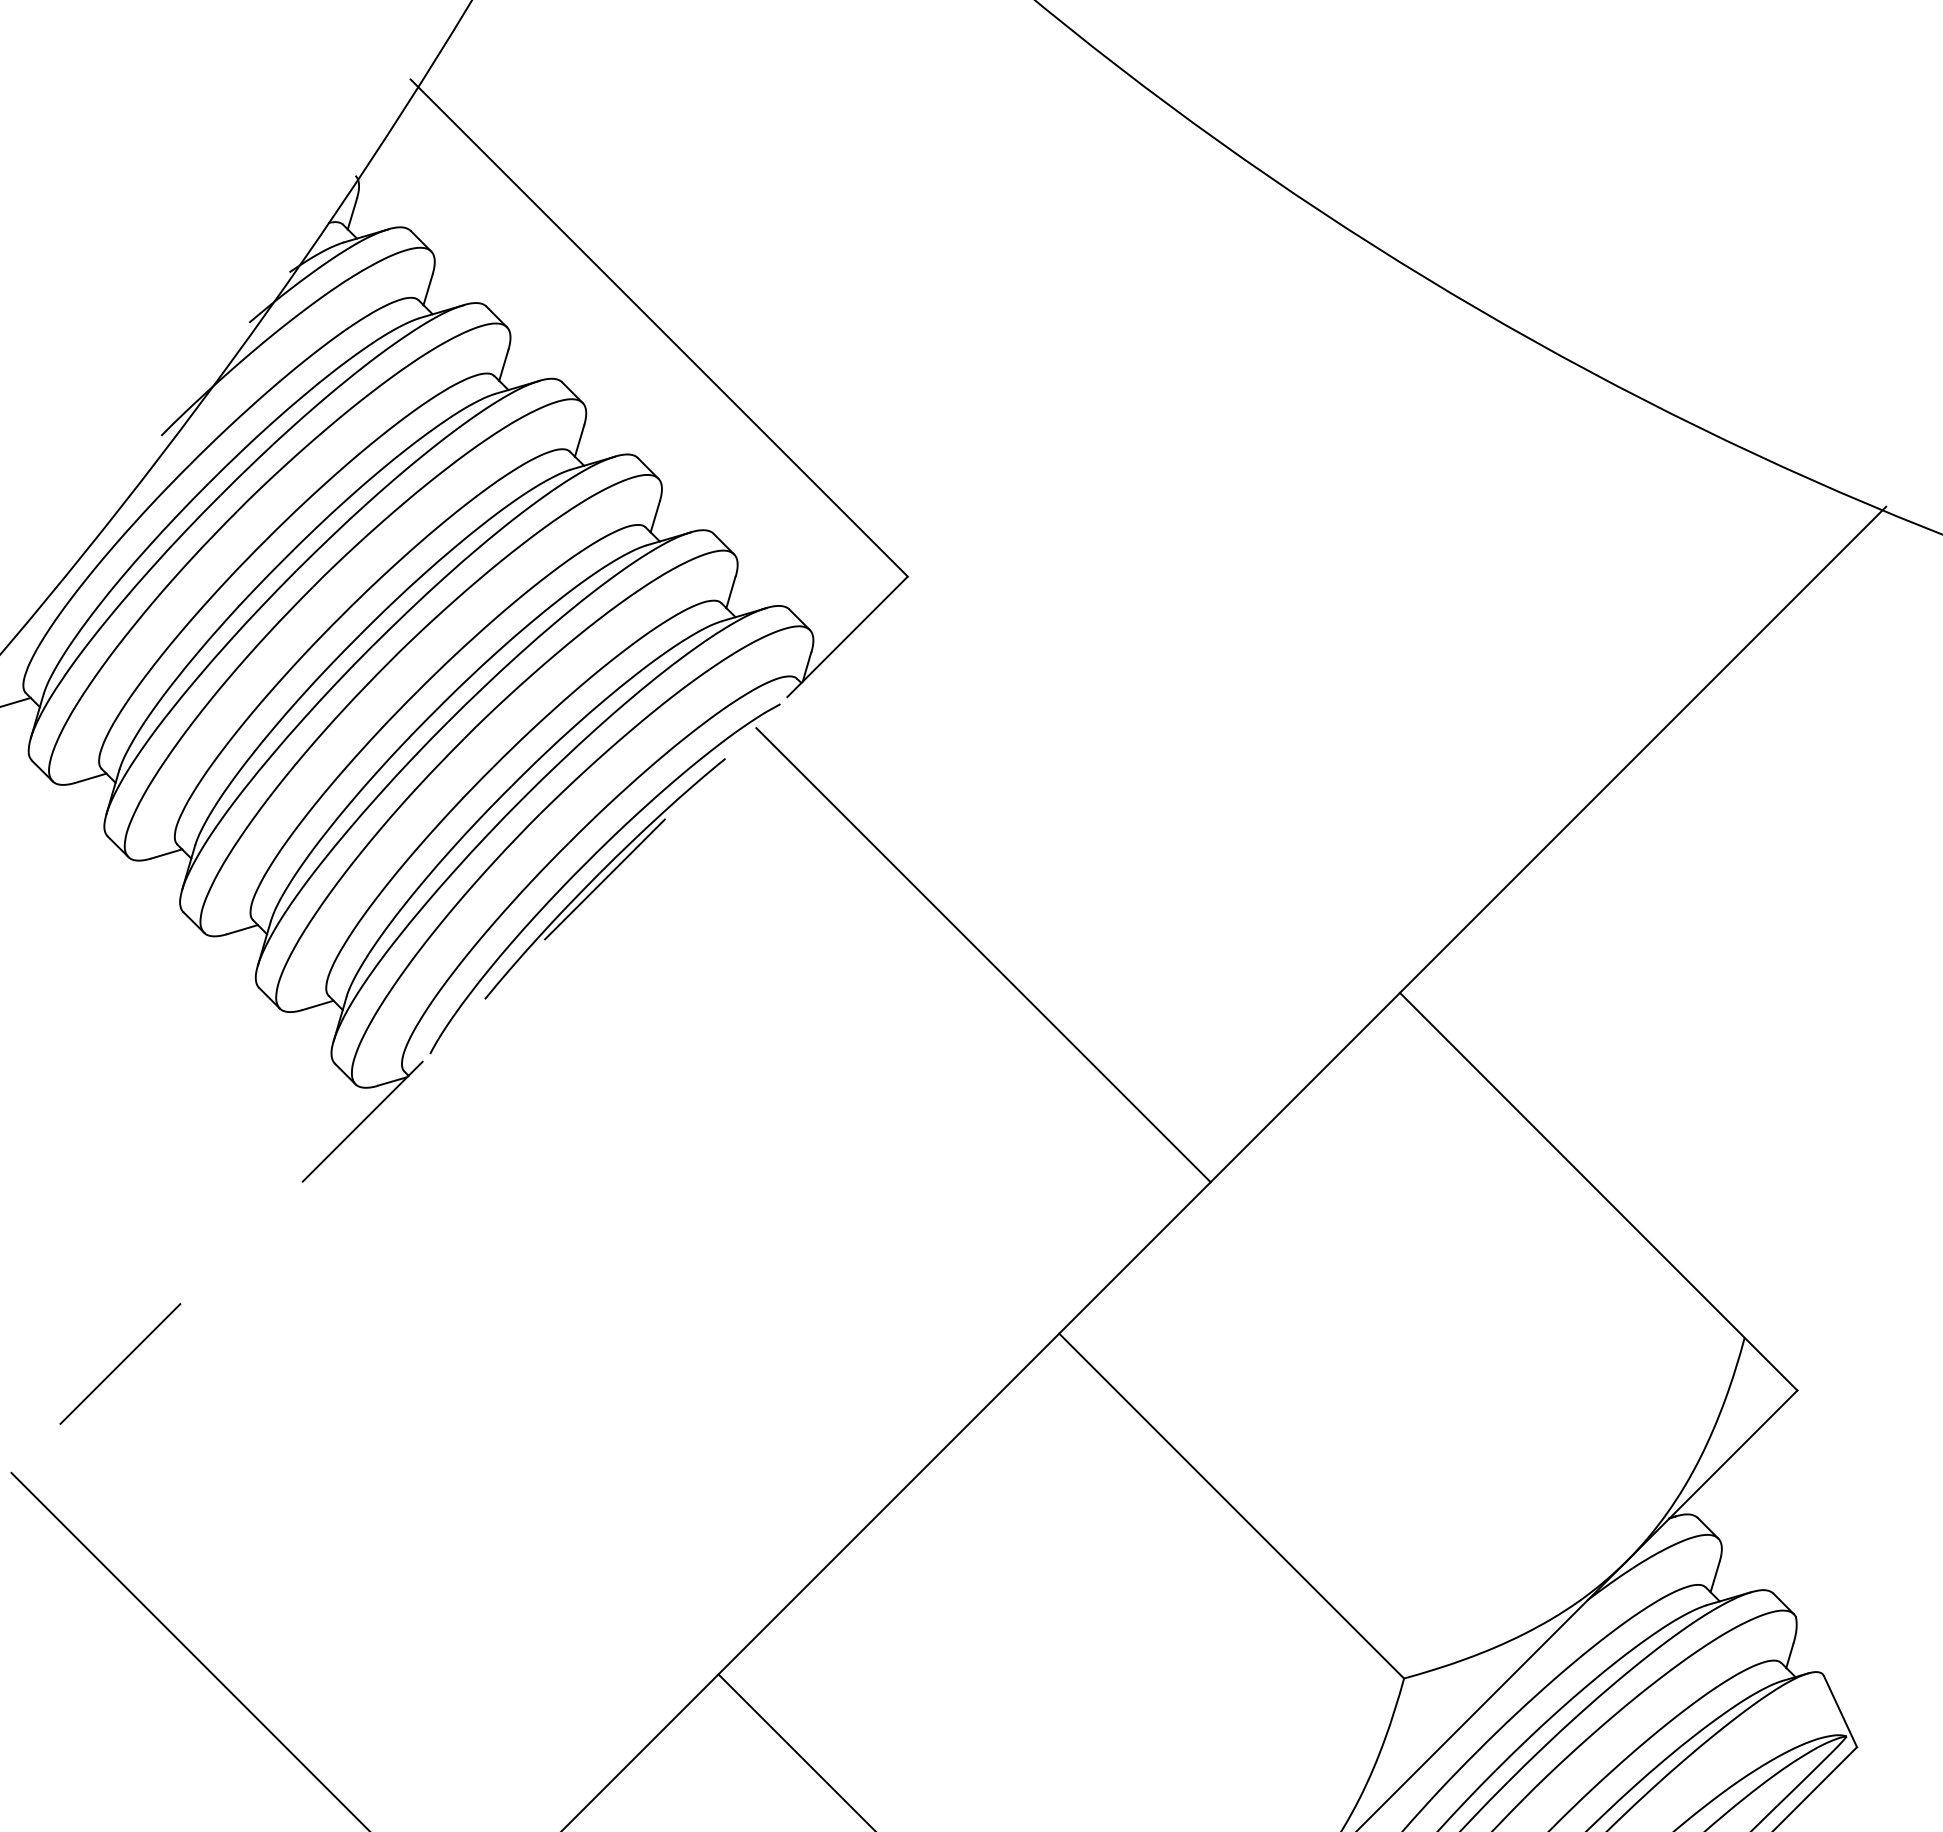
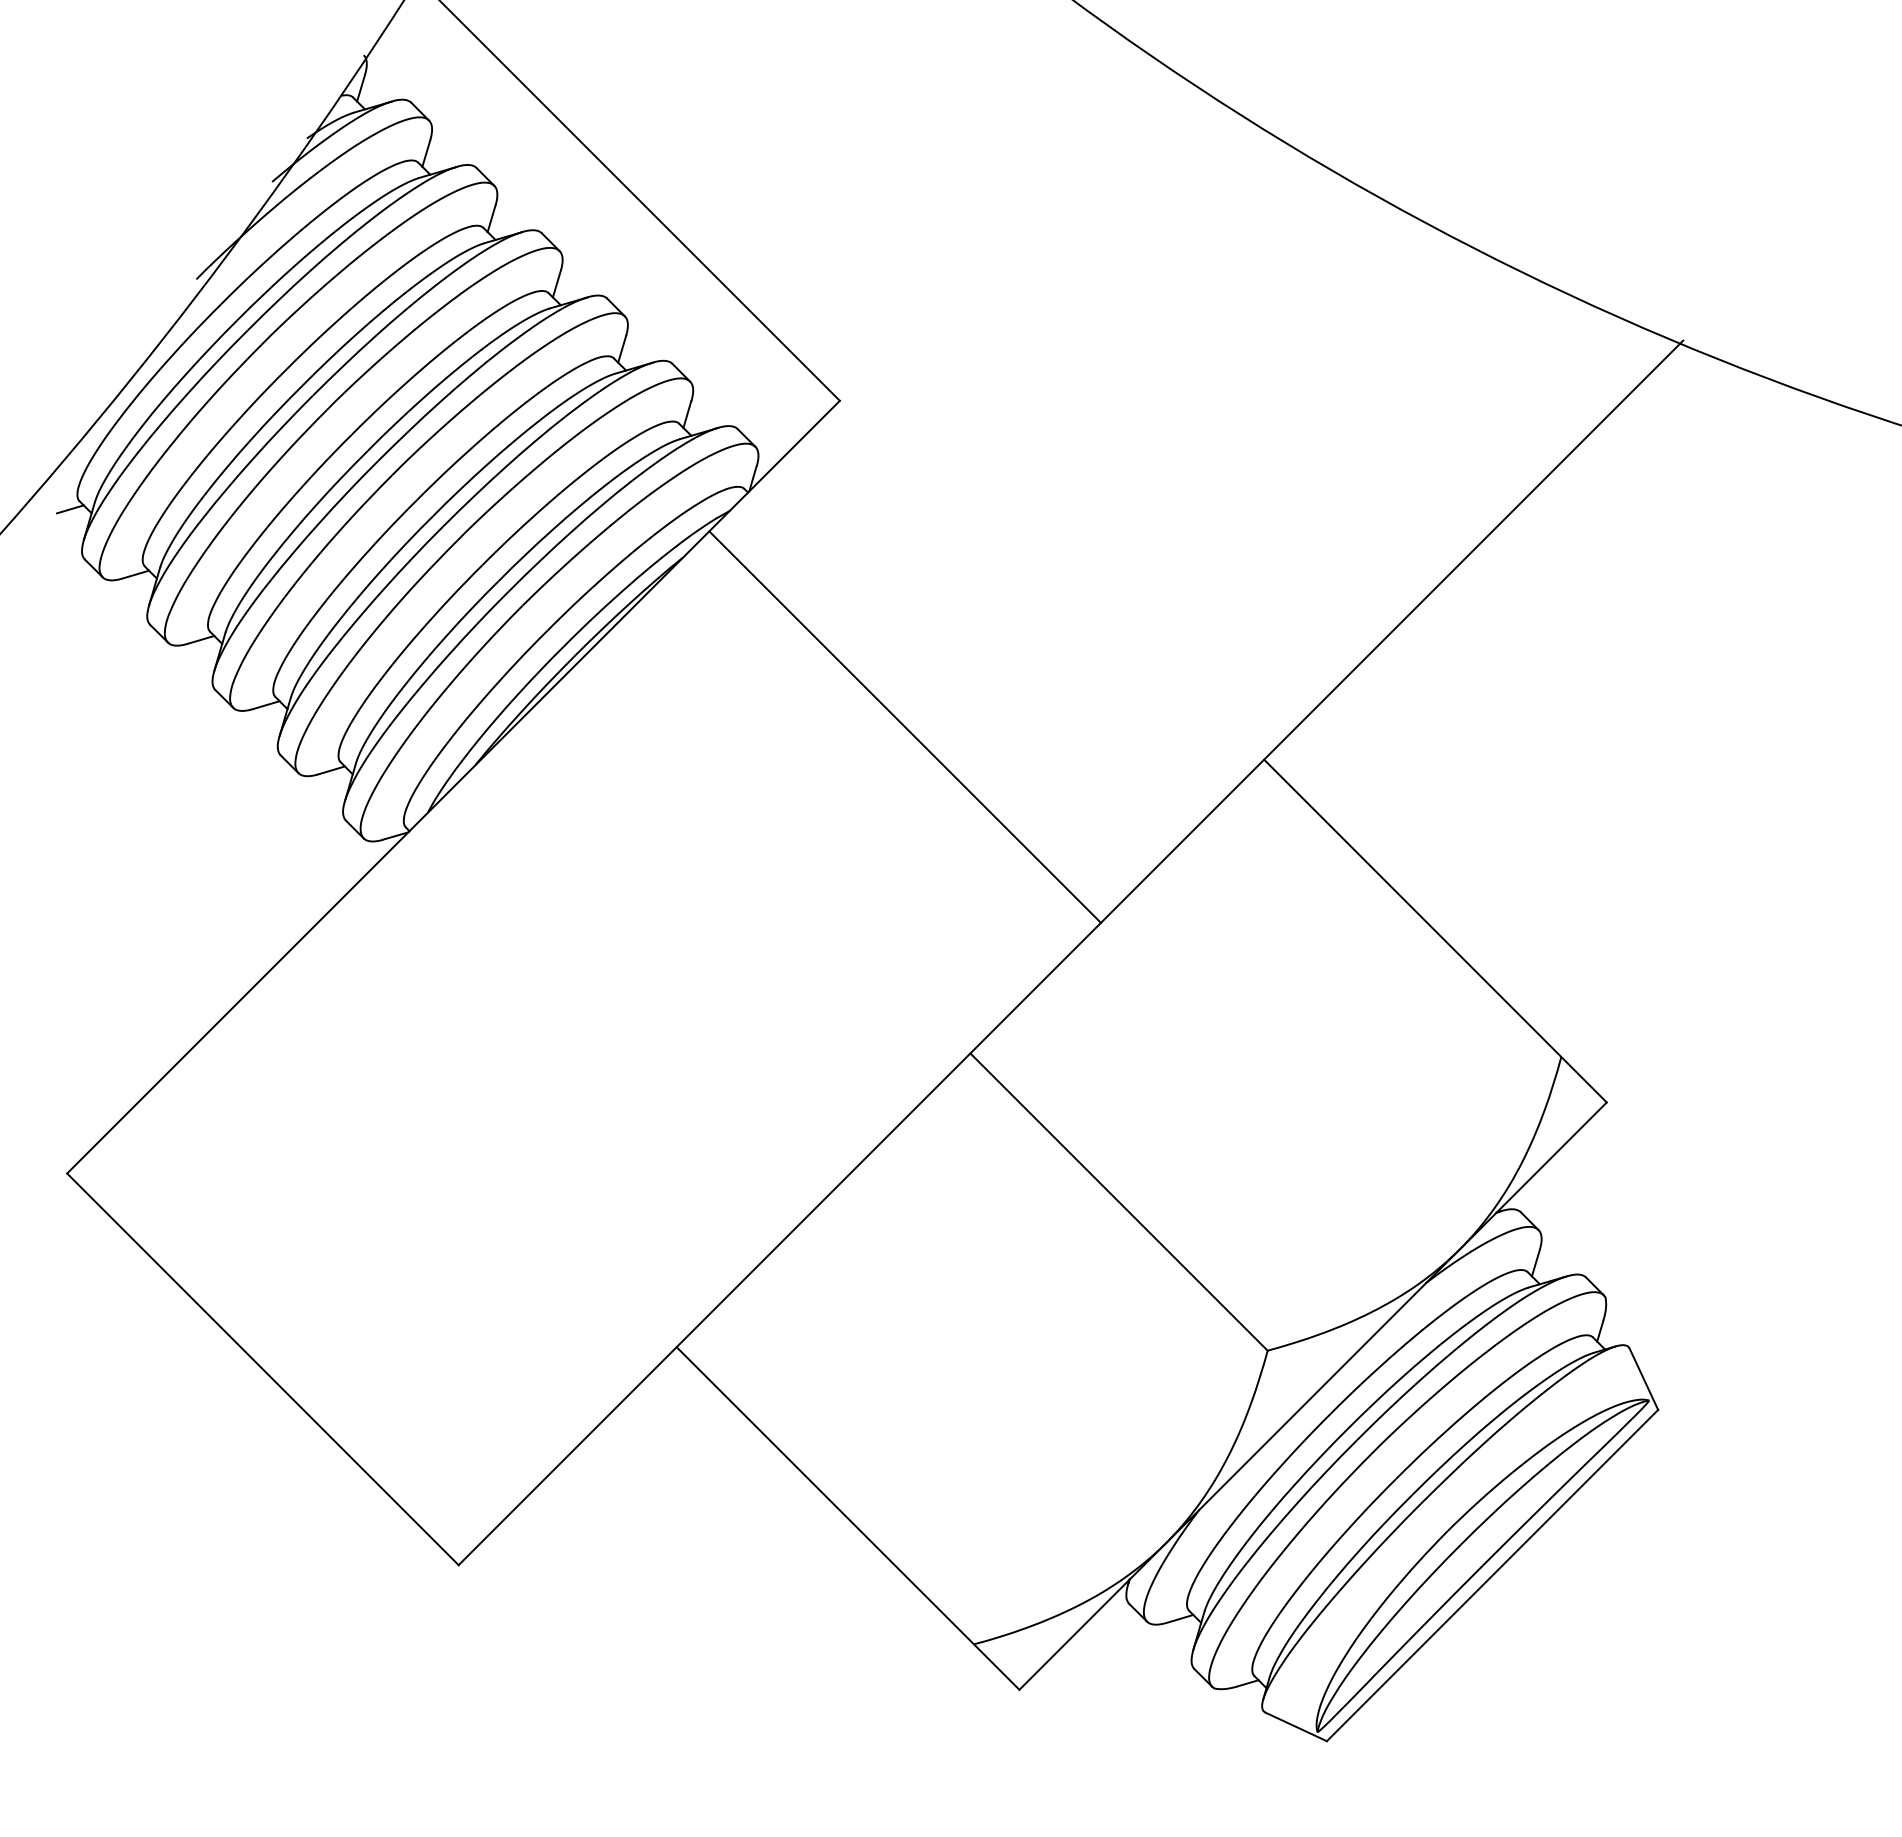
line: (459, 1025) -> (453, 787), dashed -> solid

